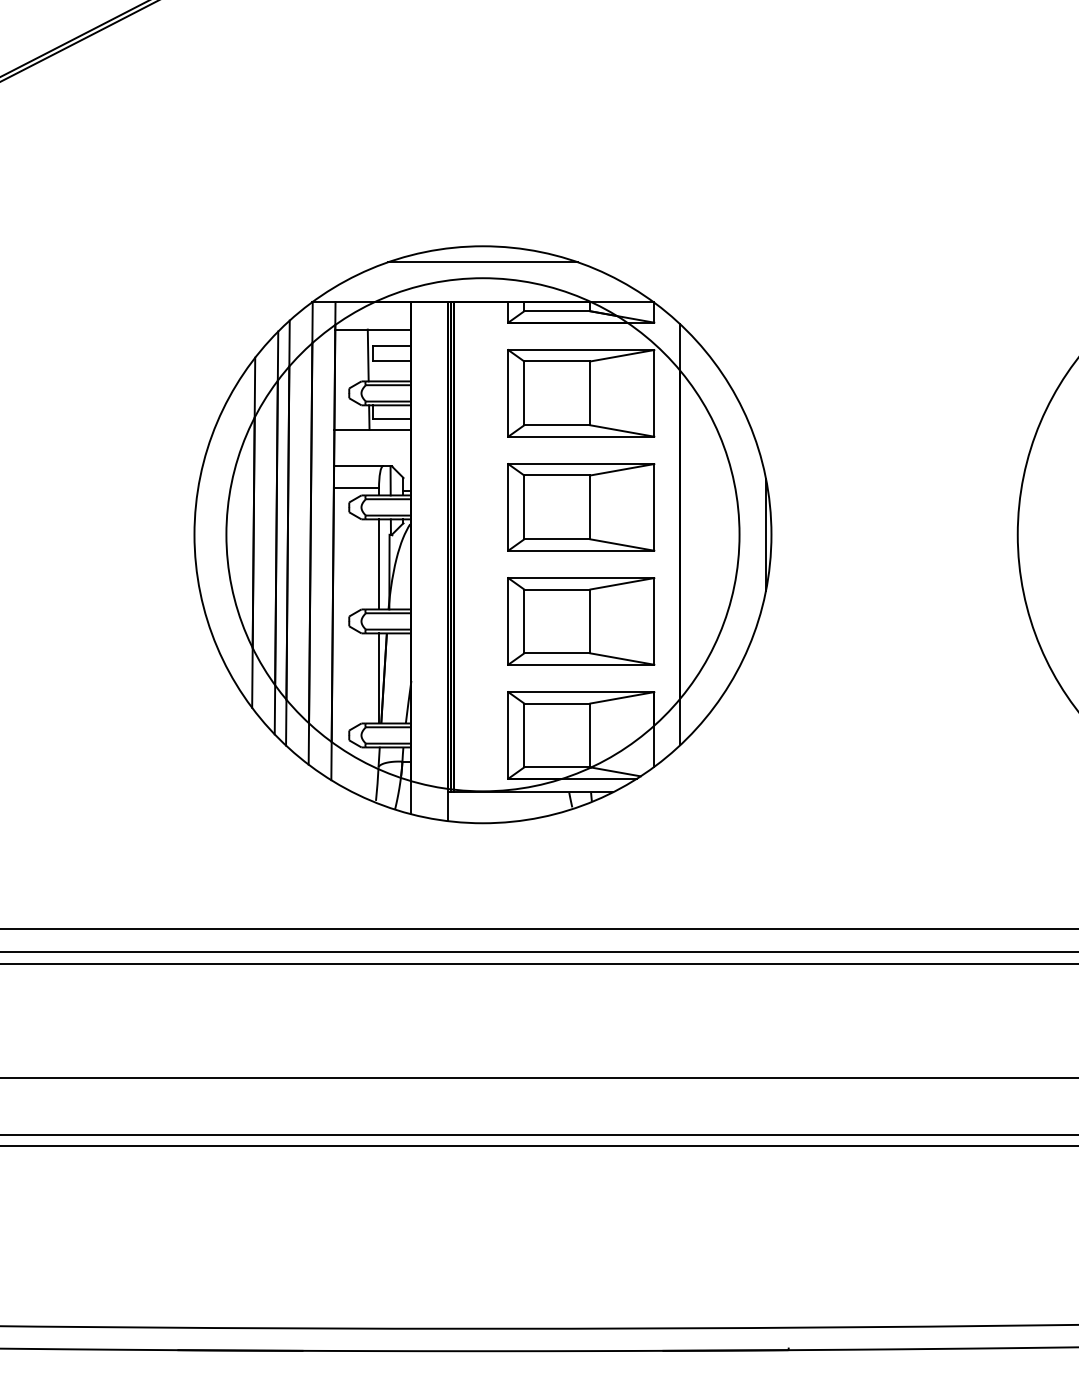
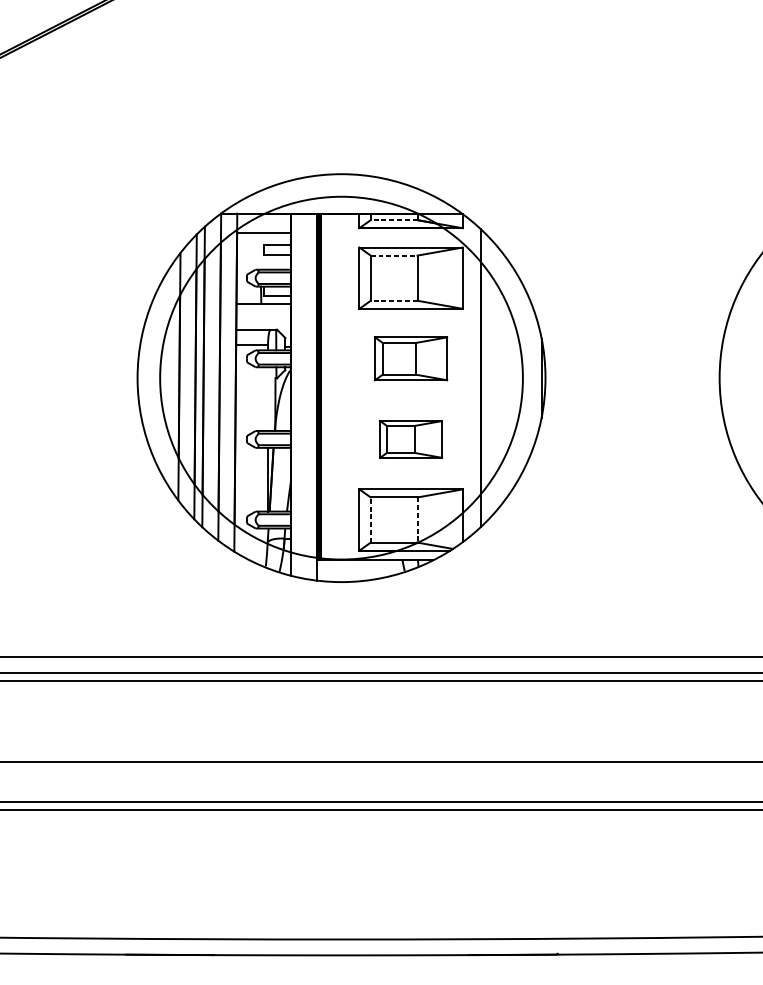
line: (482, 262) -> (341, 185), removed
line: (556, 311) -> (393, 220), solid -> dashed
line: (367, 355) -> (259, 251), removed
line: (557, 361) -> (394, 255), solid -> dashed
line: (556, 425) -> (393, 300), solid -> dashed
part: (581, 507) -> (411, 358), size x0.7
line: (379, 564) -> (268, 399), removed
part: (581, 621) -> (411, 439), size x0.6
line: (524, 735) -> (370, 520), solid -> dashed
line: (590, 735) -> (417, 520), solid -> dashed

